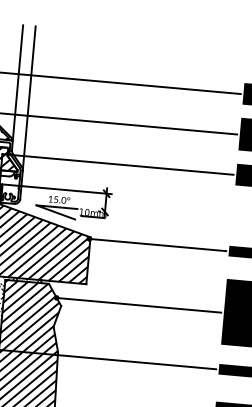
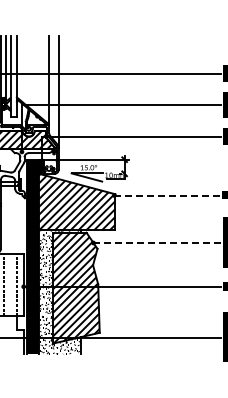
line: (158, 245) -> (167, 195), solid -> dashed
line: (139, 305) -> (157, 243), solid -> dashed

